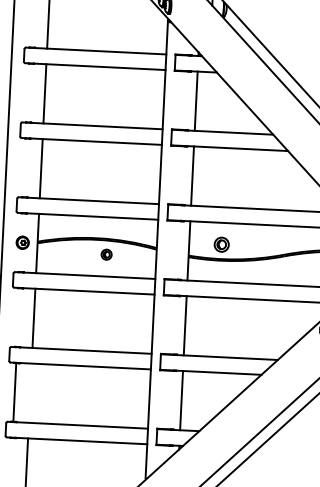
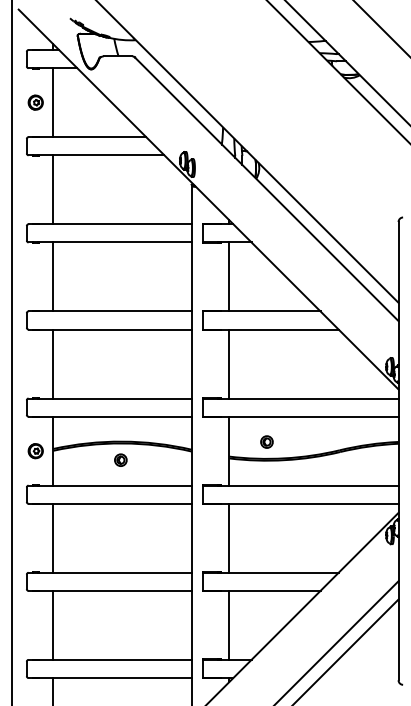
part: (221, 244) -> (266, 441), size x0.71
part: (106, 254) -> (120, 459), moved
line: (15, 391) -> (53, 624), moved

